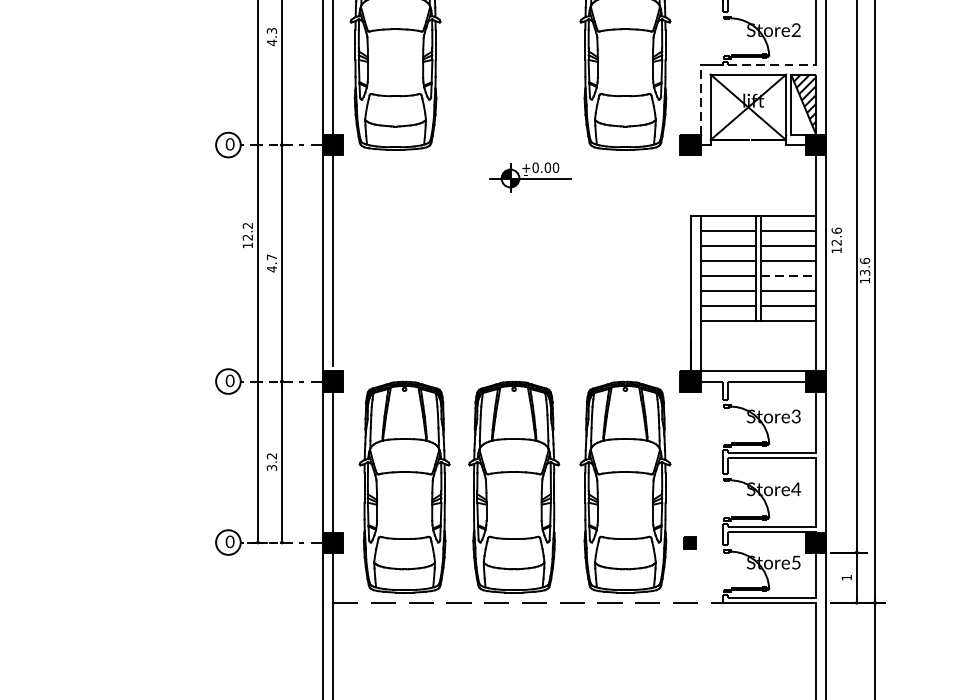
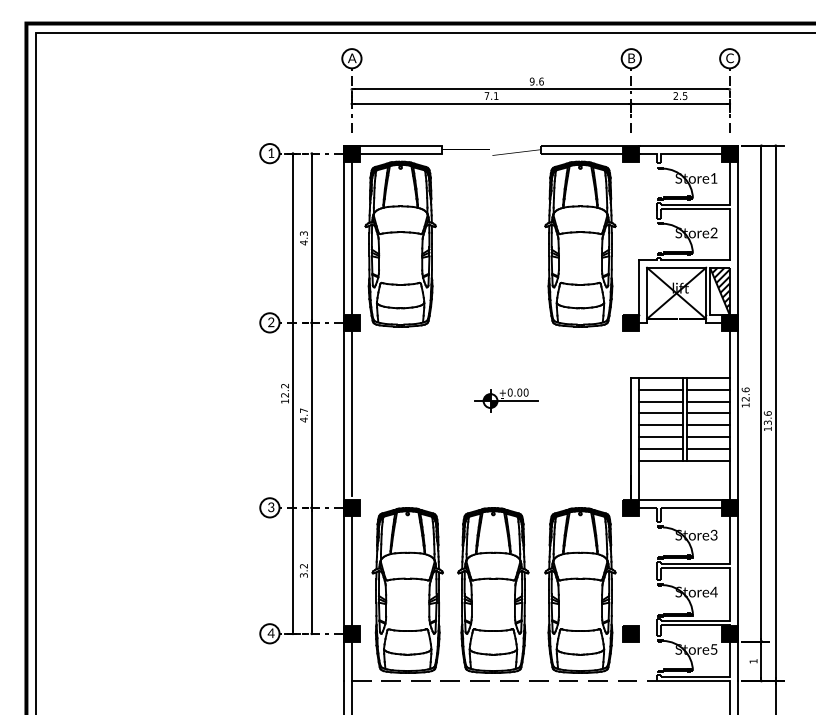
line: (772, 64) -> (695, 259), dashed -> solid
line: (700, 99) -> (639, 287), dashed -> solid
text: (229, 145) -> (270, 323), 0 -> 2
part: (530, 177) -> (506, 400), moved
line: (789, 276) -> (708, 425), dashed -> solid
text: (229, 381) -> (270, 507), 0 -> 3
text: (229, 542) -> (270, 633), 0 -> 4
part: (689, 542) -> (630, 633), size x1.67

